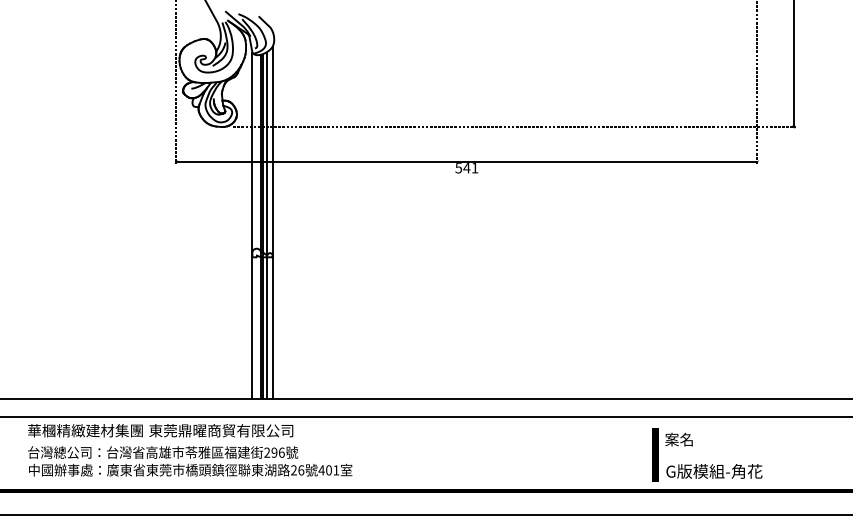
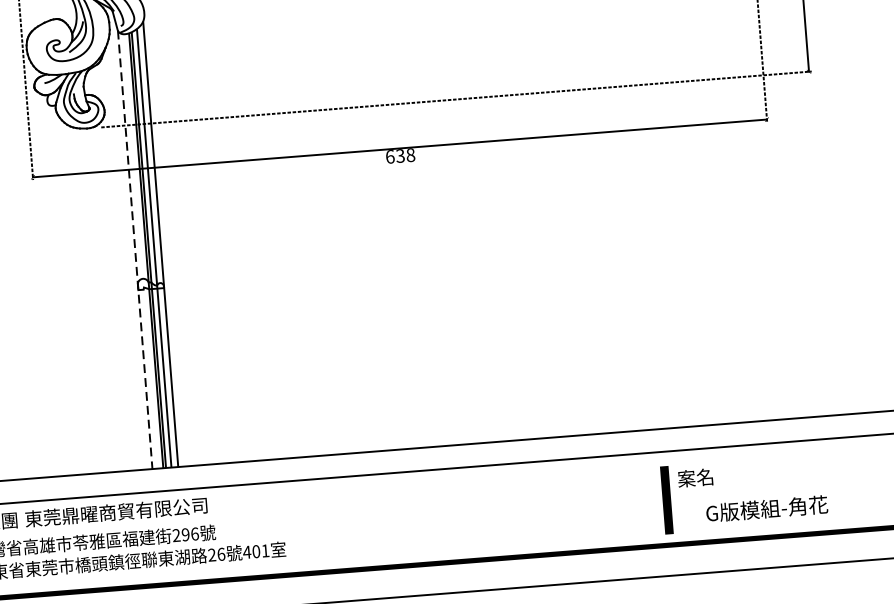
text: (466, 168) -> (400, 156), 541 -> 638
line: (252, 225) -> (135, 249), solid -> dashed
text: (714, 471) -> (767, 509), moved

